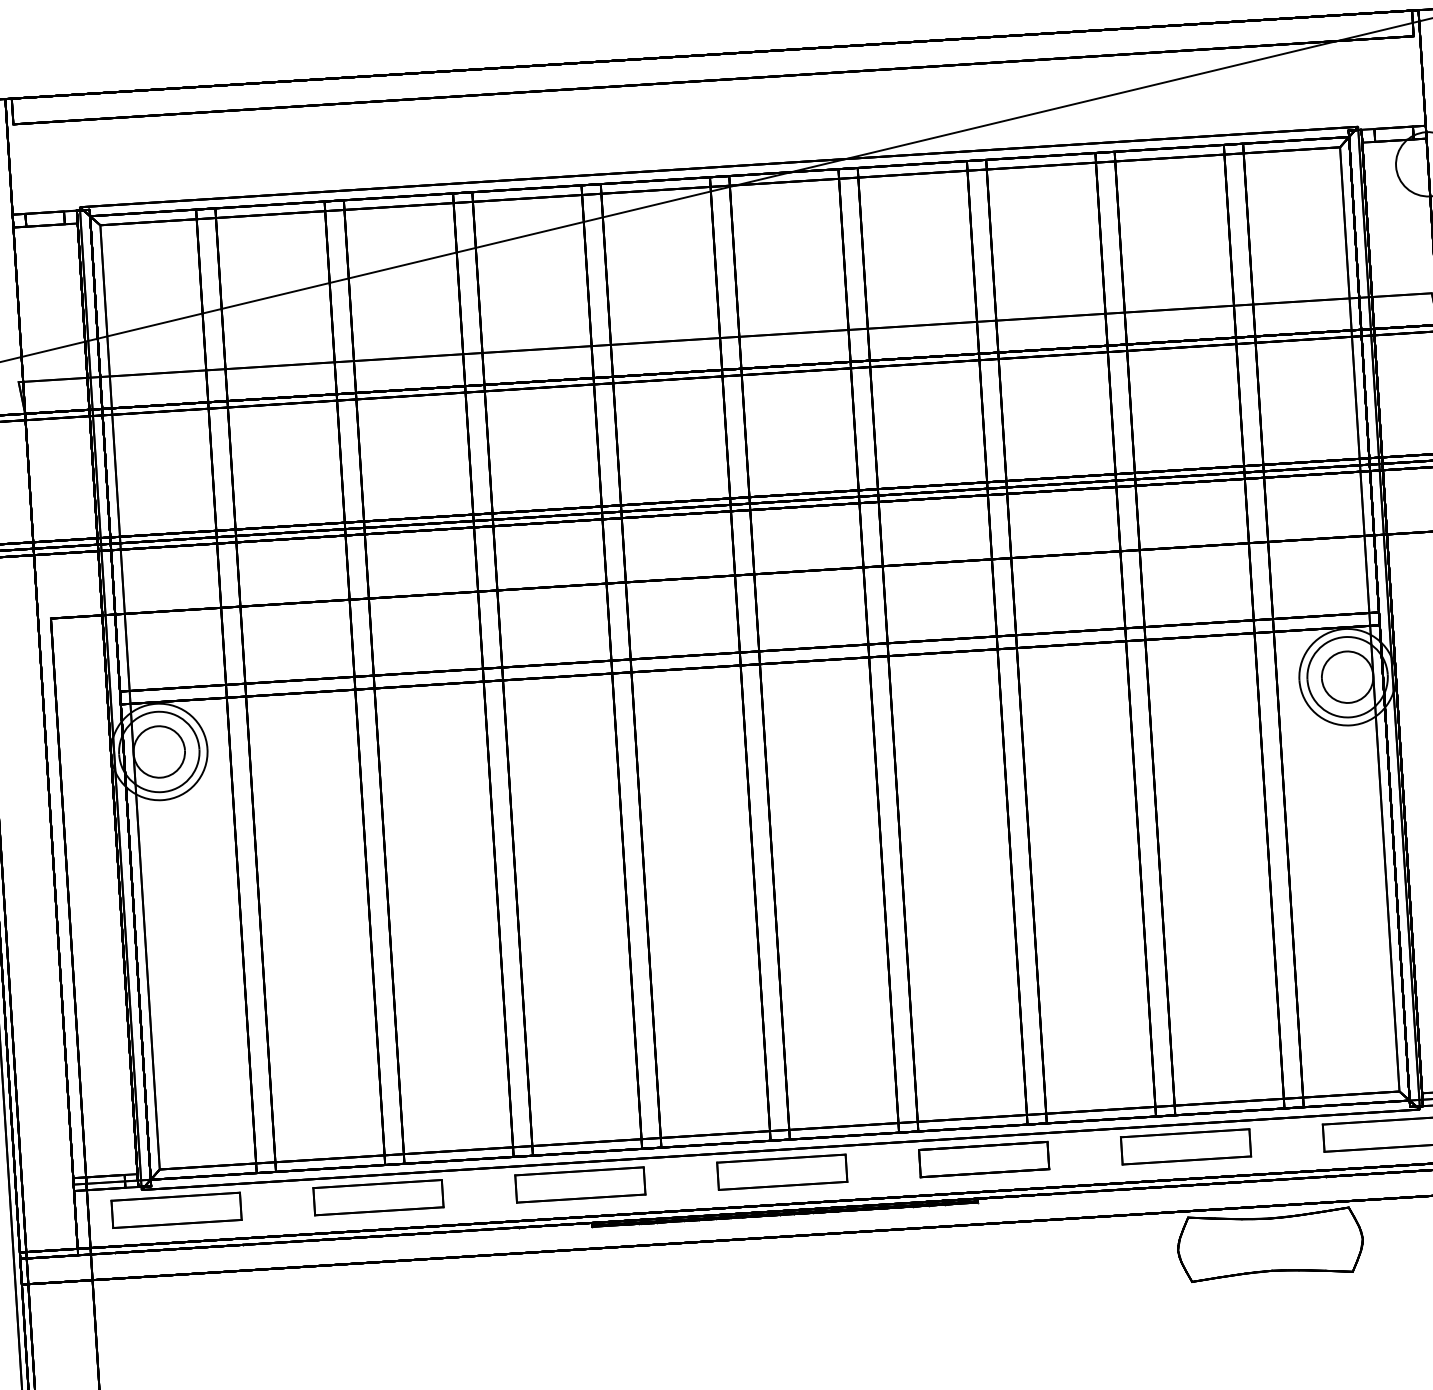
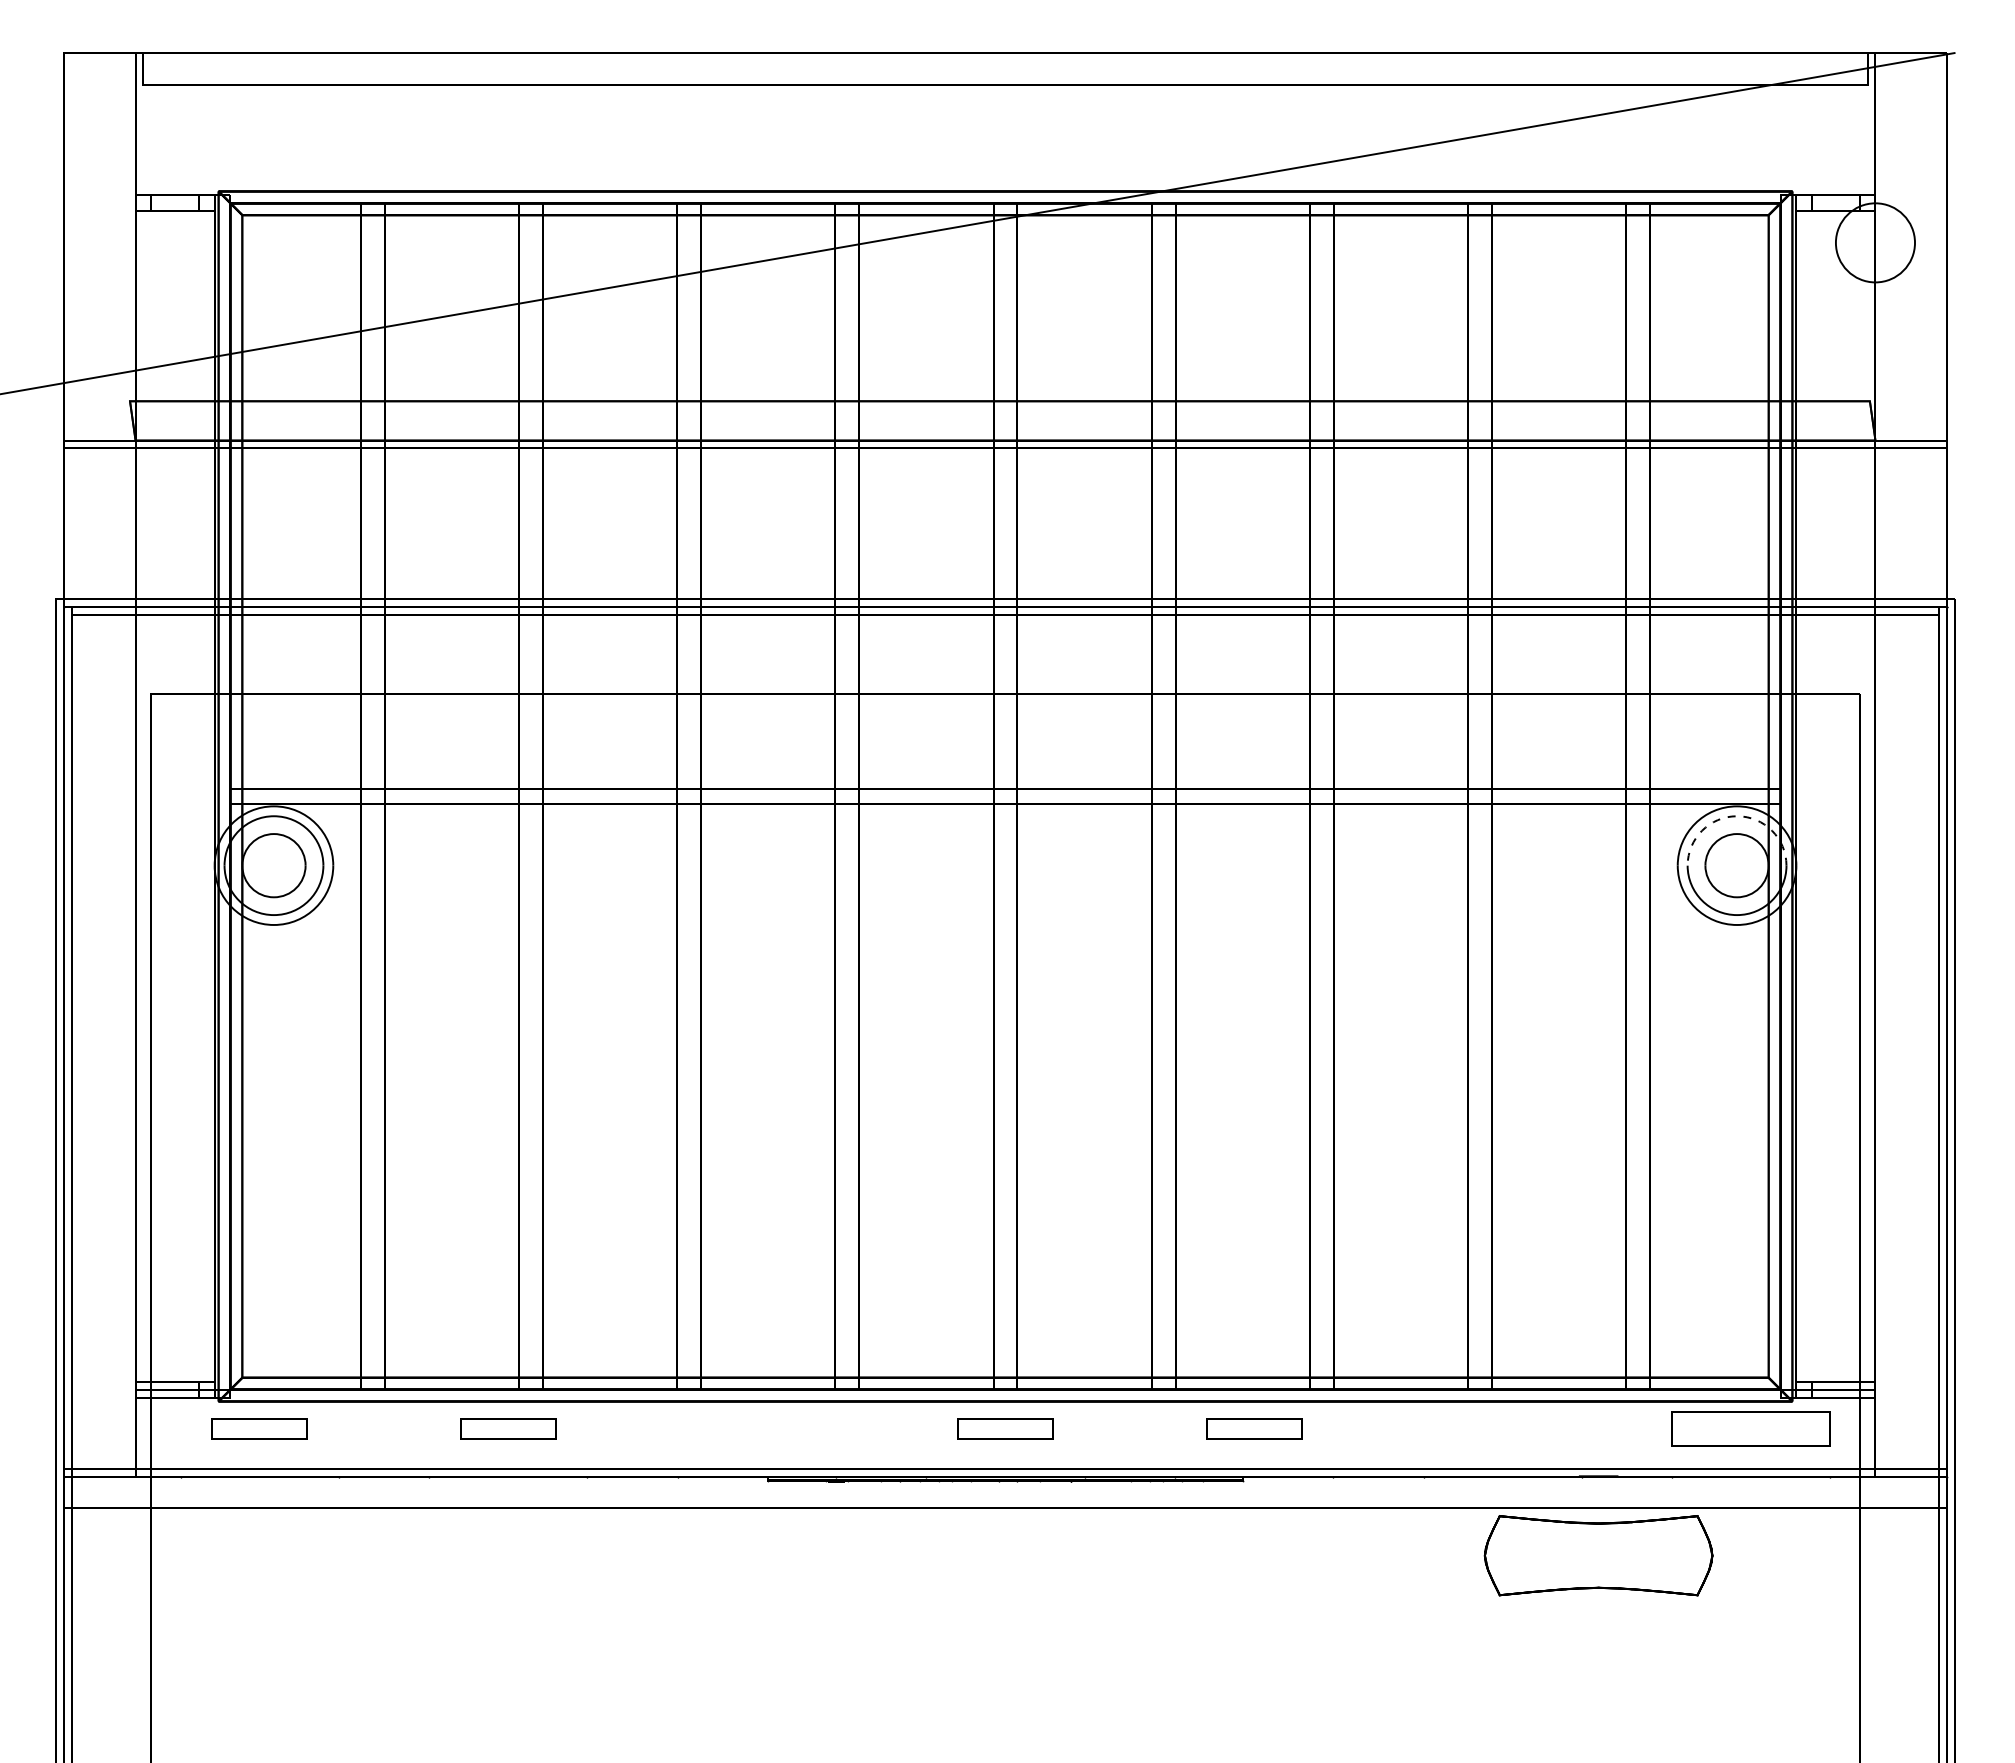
arc: (1345, 637) -> (1737, 816), solid -> dashed
part: (1185, 1146) -> (1502, 1428), removed
part: (983, 1159) -> (1253, 1428), size x0.6
part: (782, 1171) -> (1005, 1428), size x0.6
part: (579, 1184) -> (756, 1428), removed
part: (377, 1197) -> (507, 1428), size x0.6
part: (176, 1209) -> (259, 1428), size x0.6

